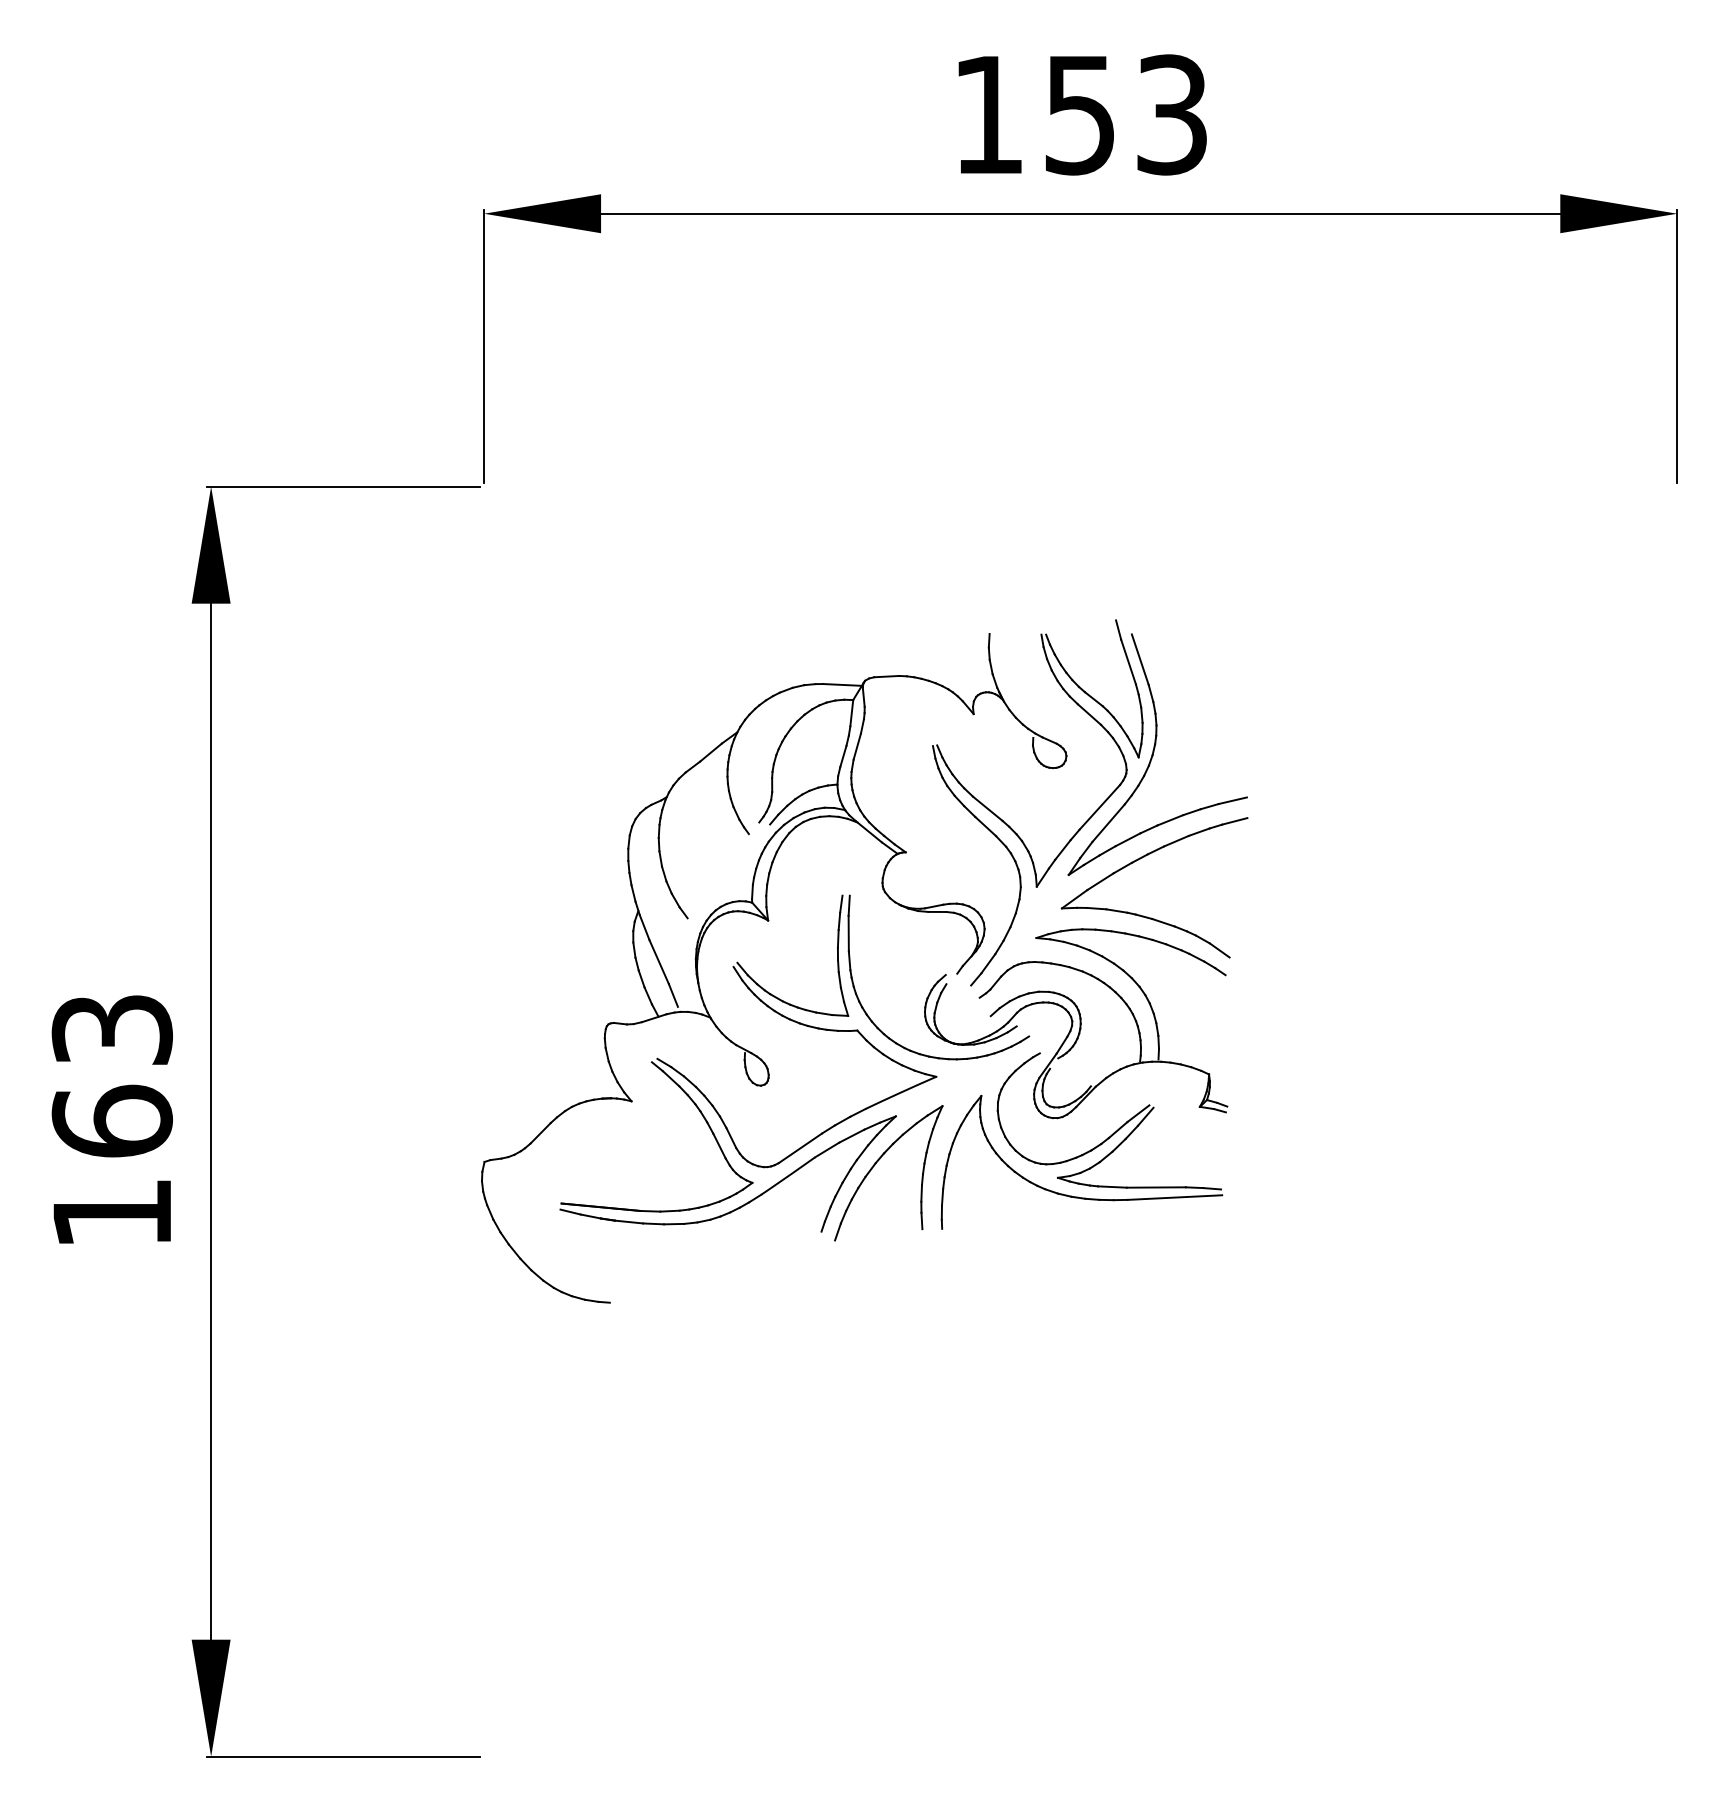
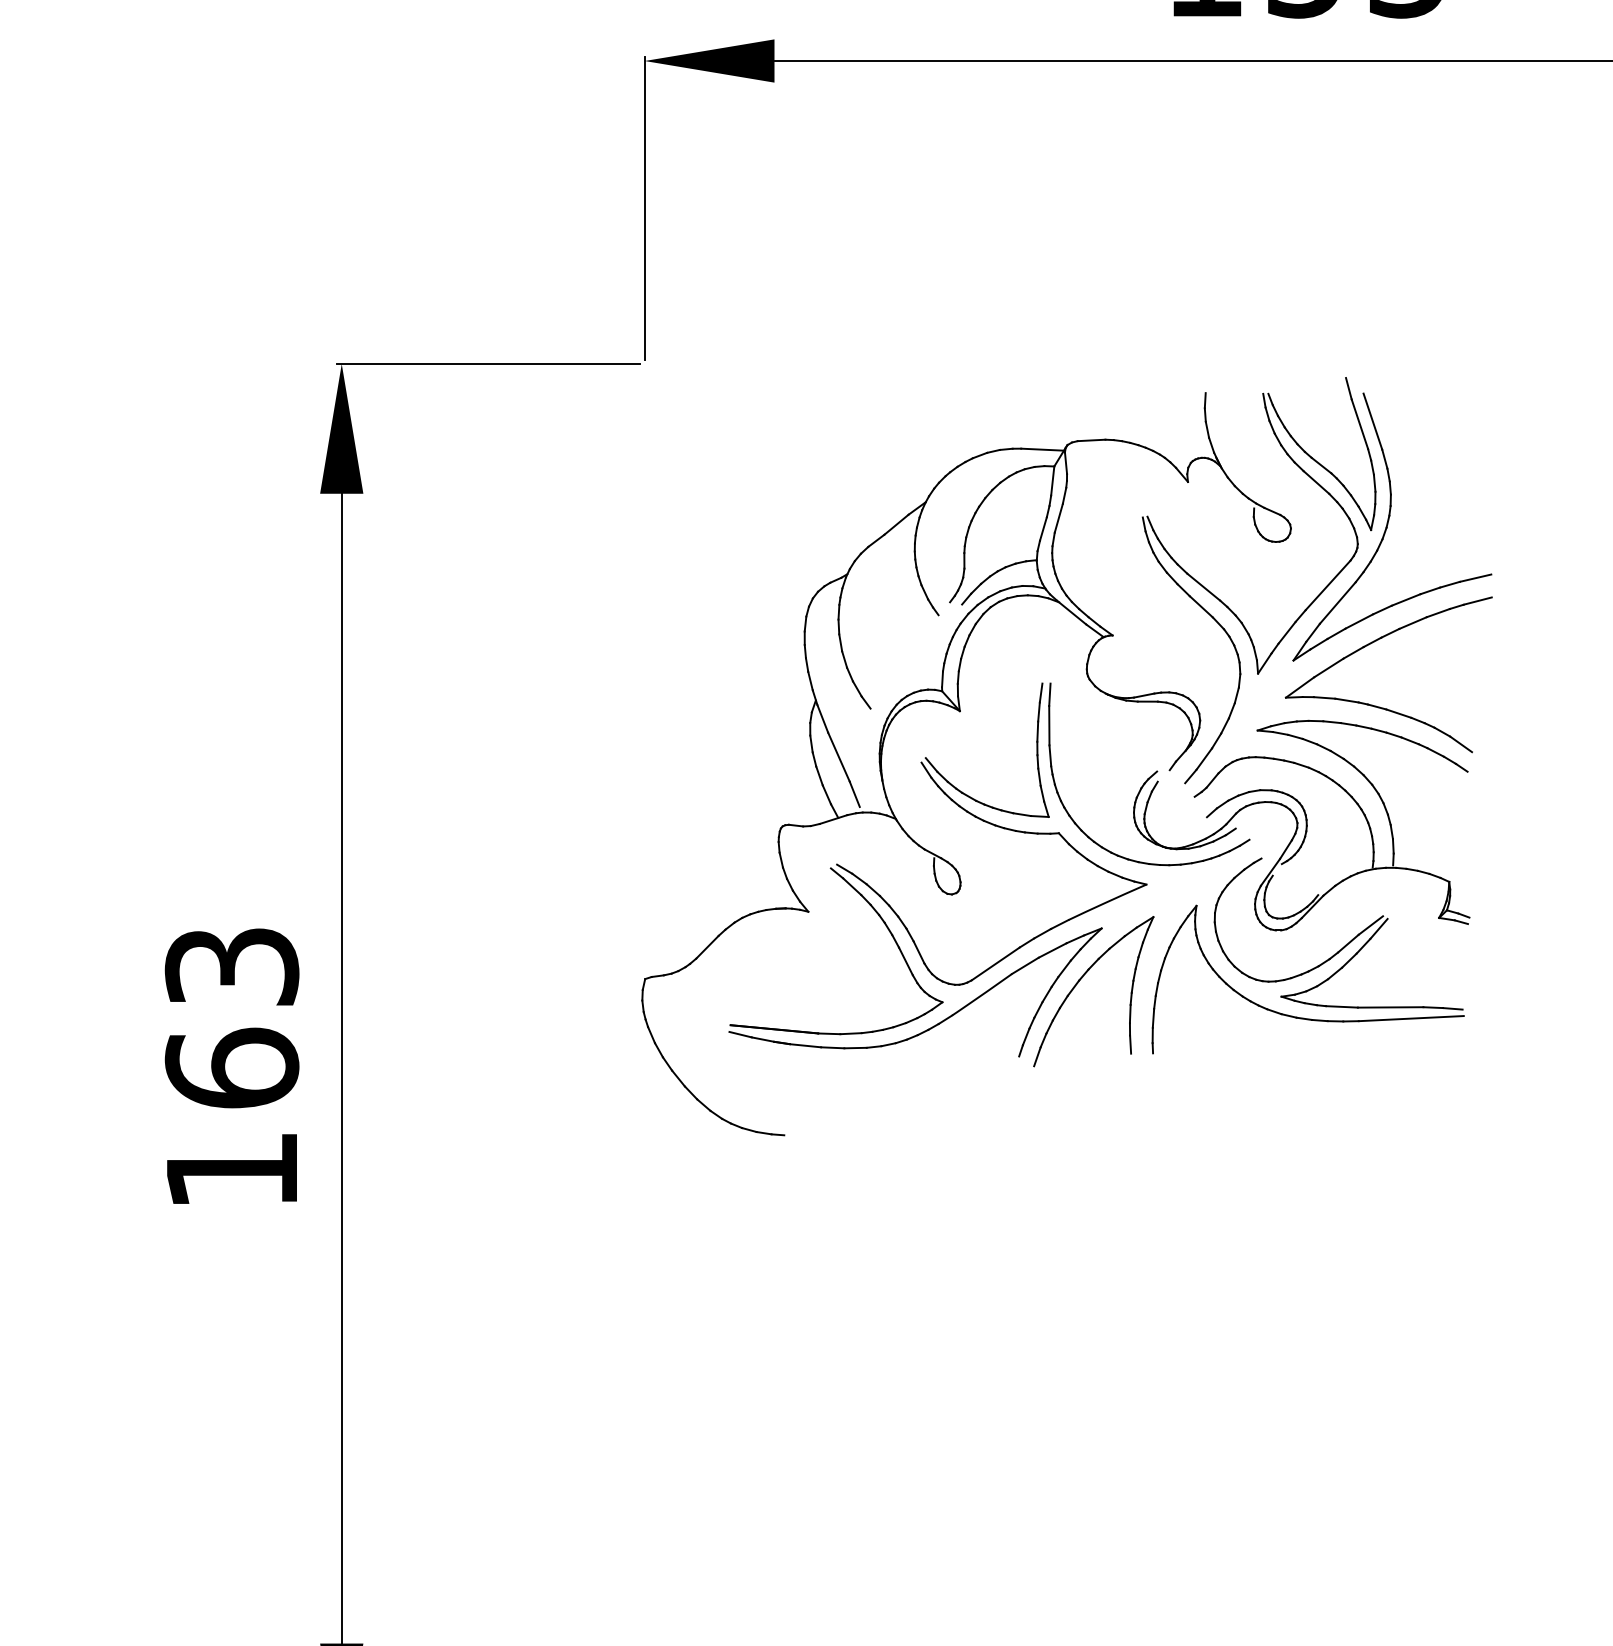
part: (850, 961) -> (1051, 756), moved

